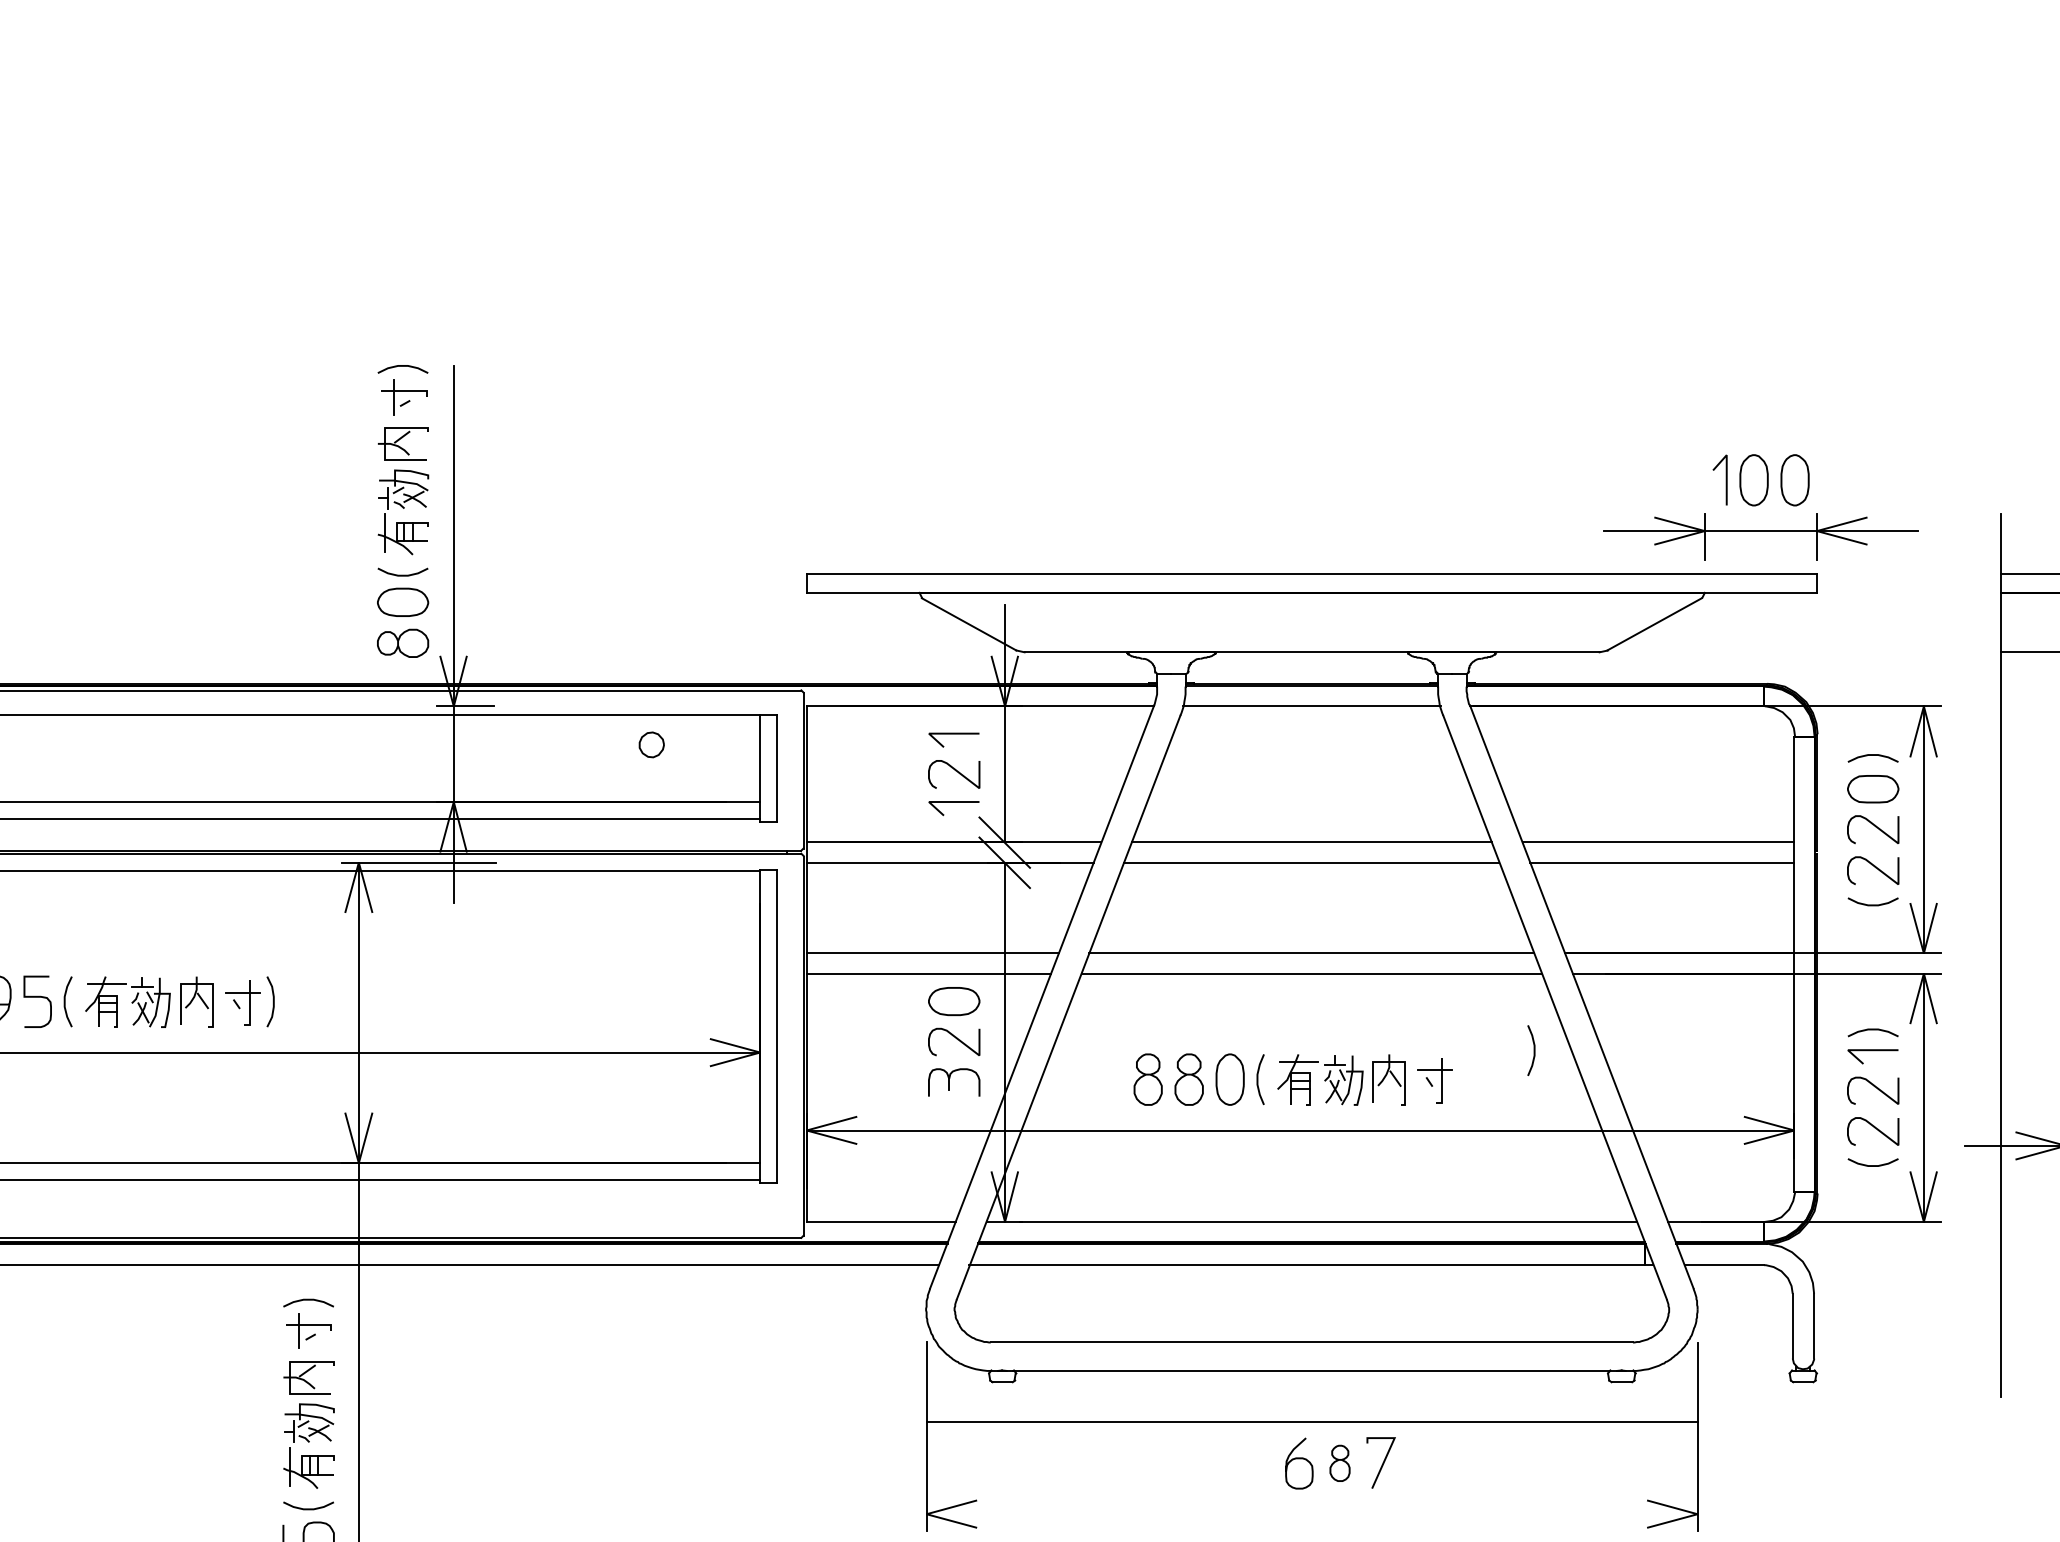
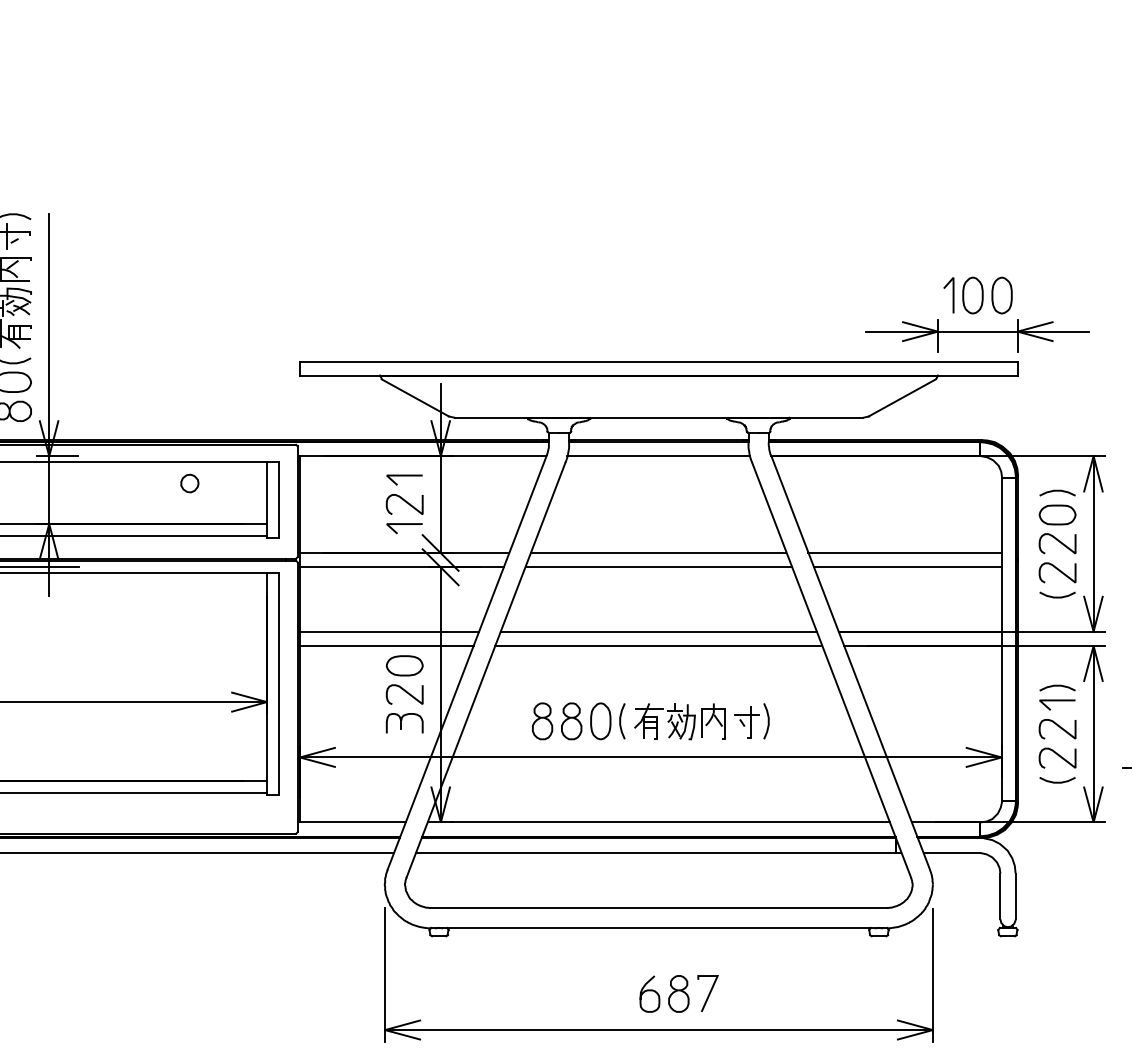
curve: (1533, 1050) -> (767, 721), moved
line: (1311, 1422) -> (658, 1030), moved
part: (1339, 1463) -> (678, 994), size x1.43

